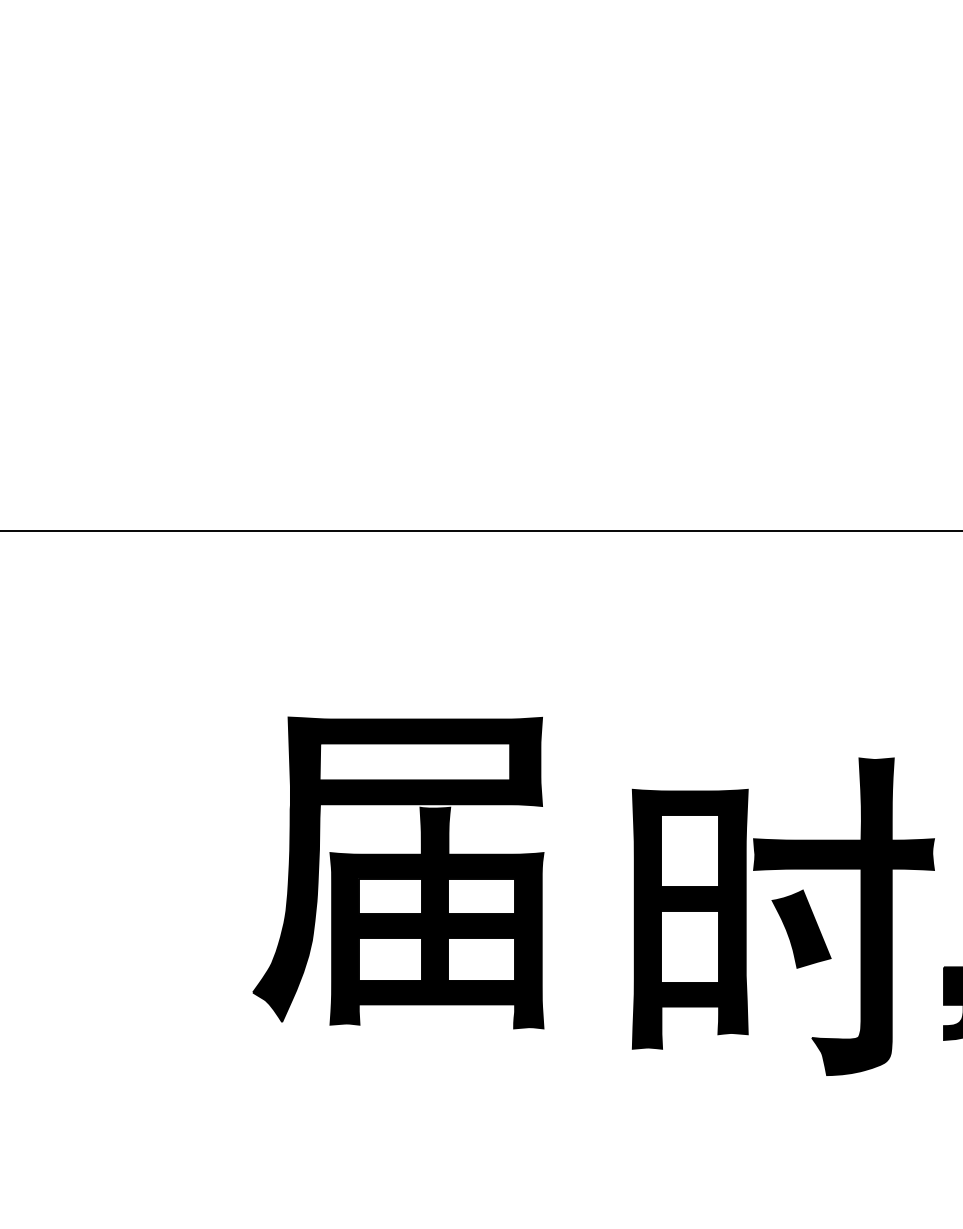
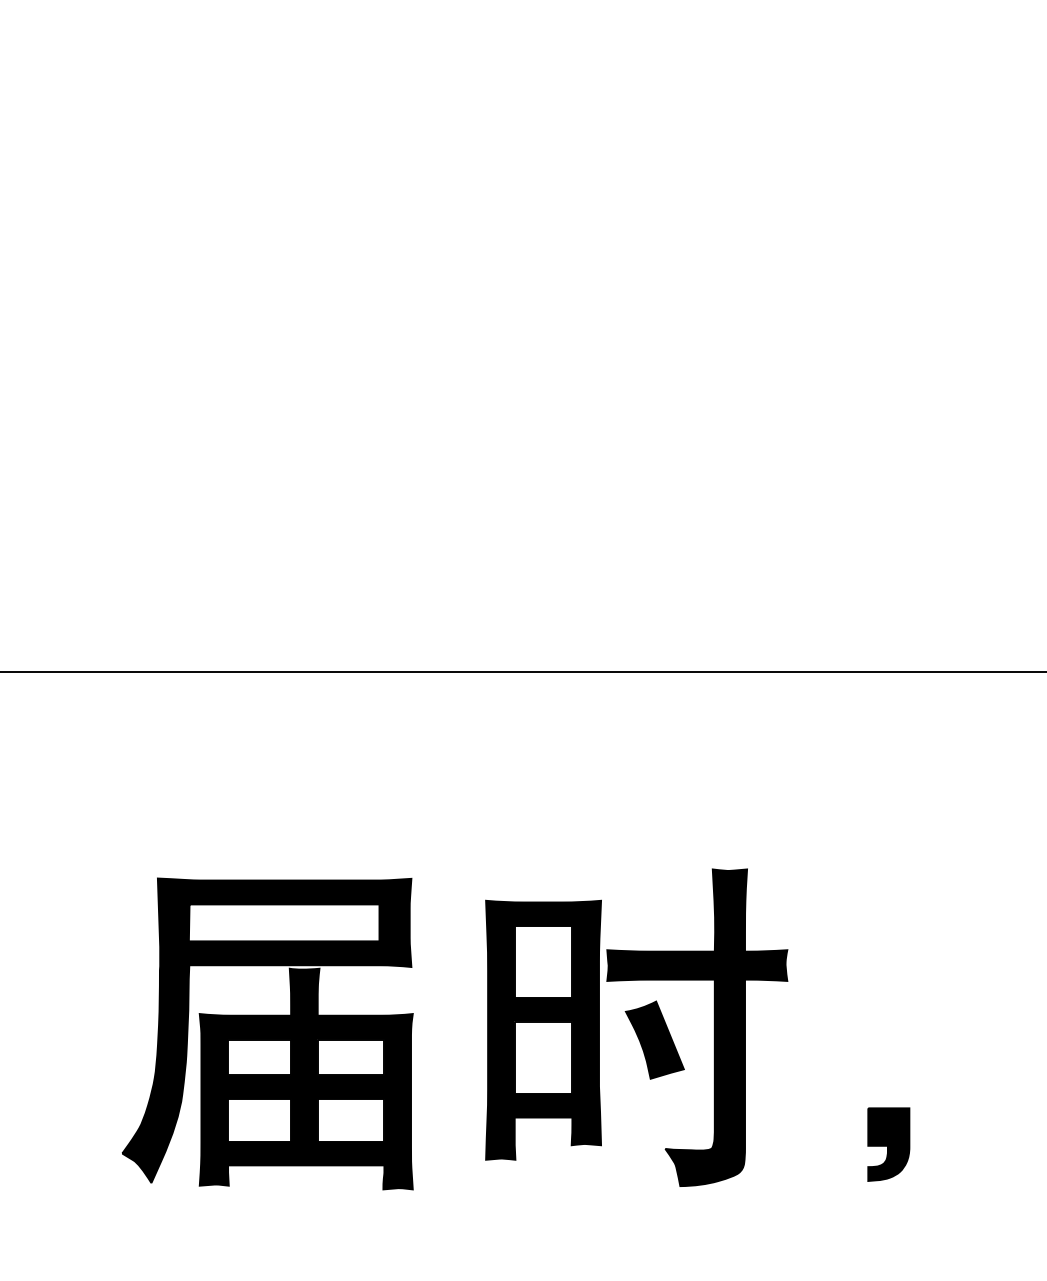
part: (398, 872) -> (267, 1033), moved
part: (783, 916) -> (636, 1027), moved

